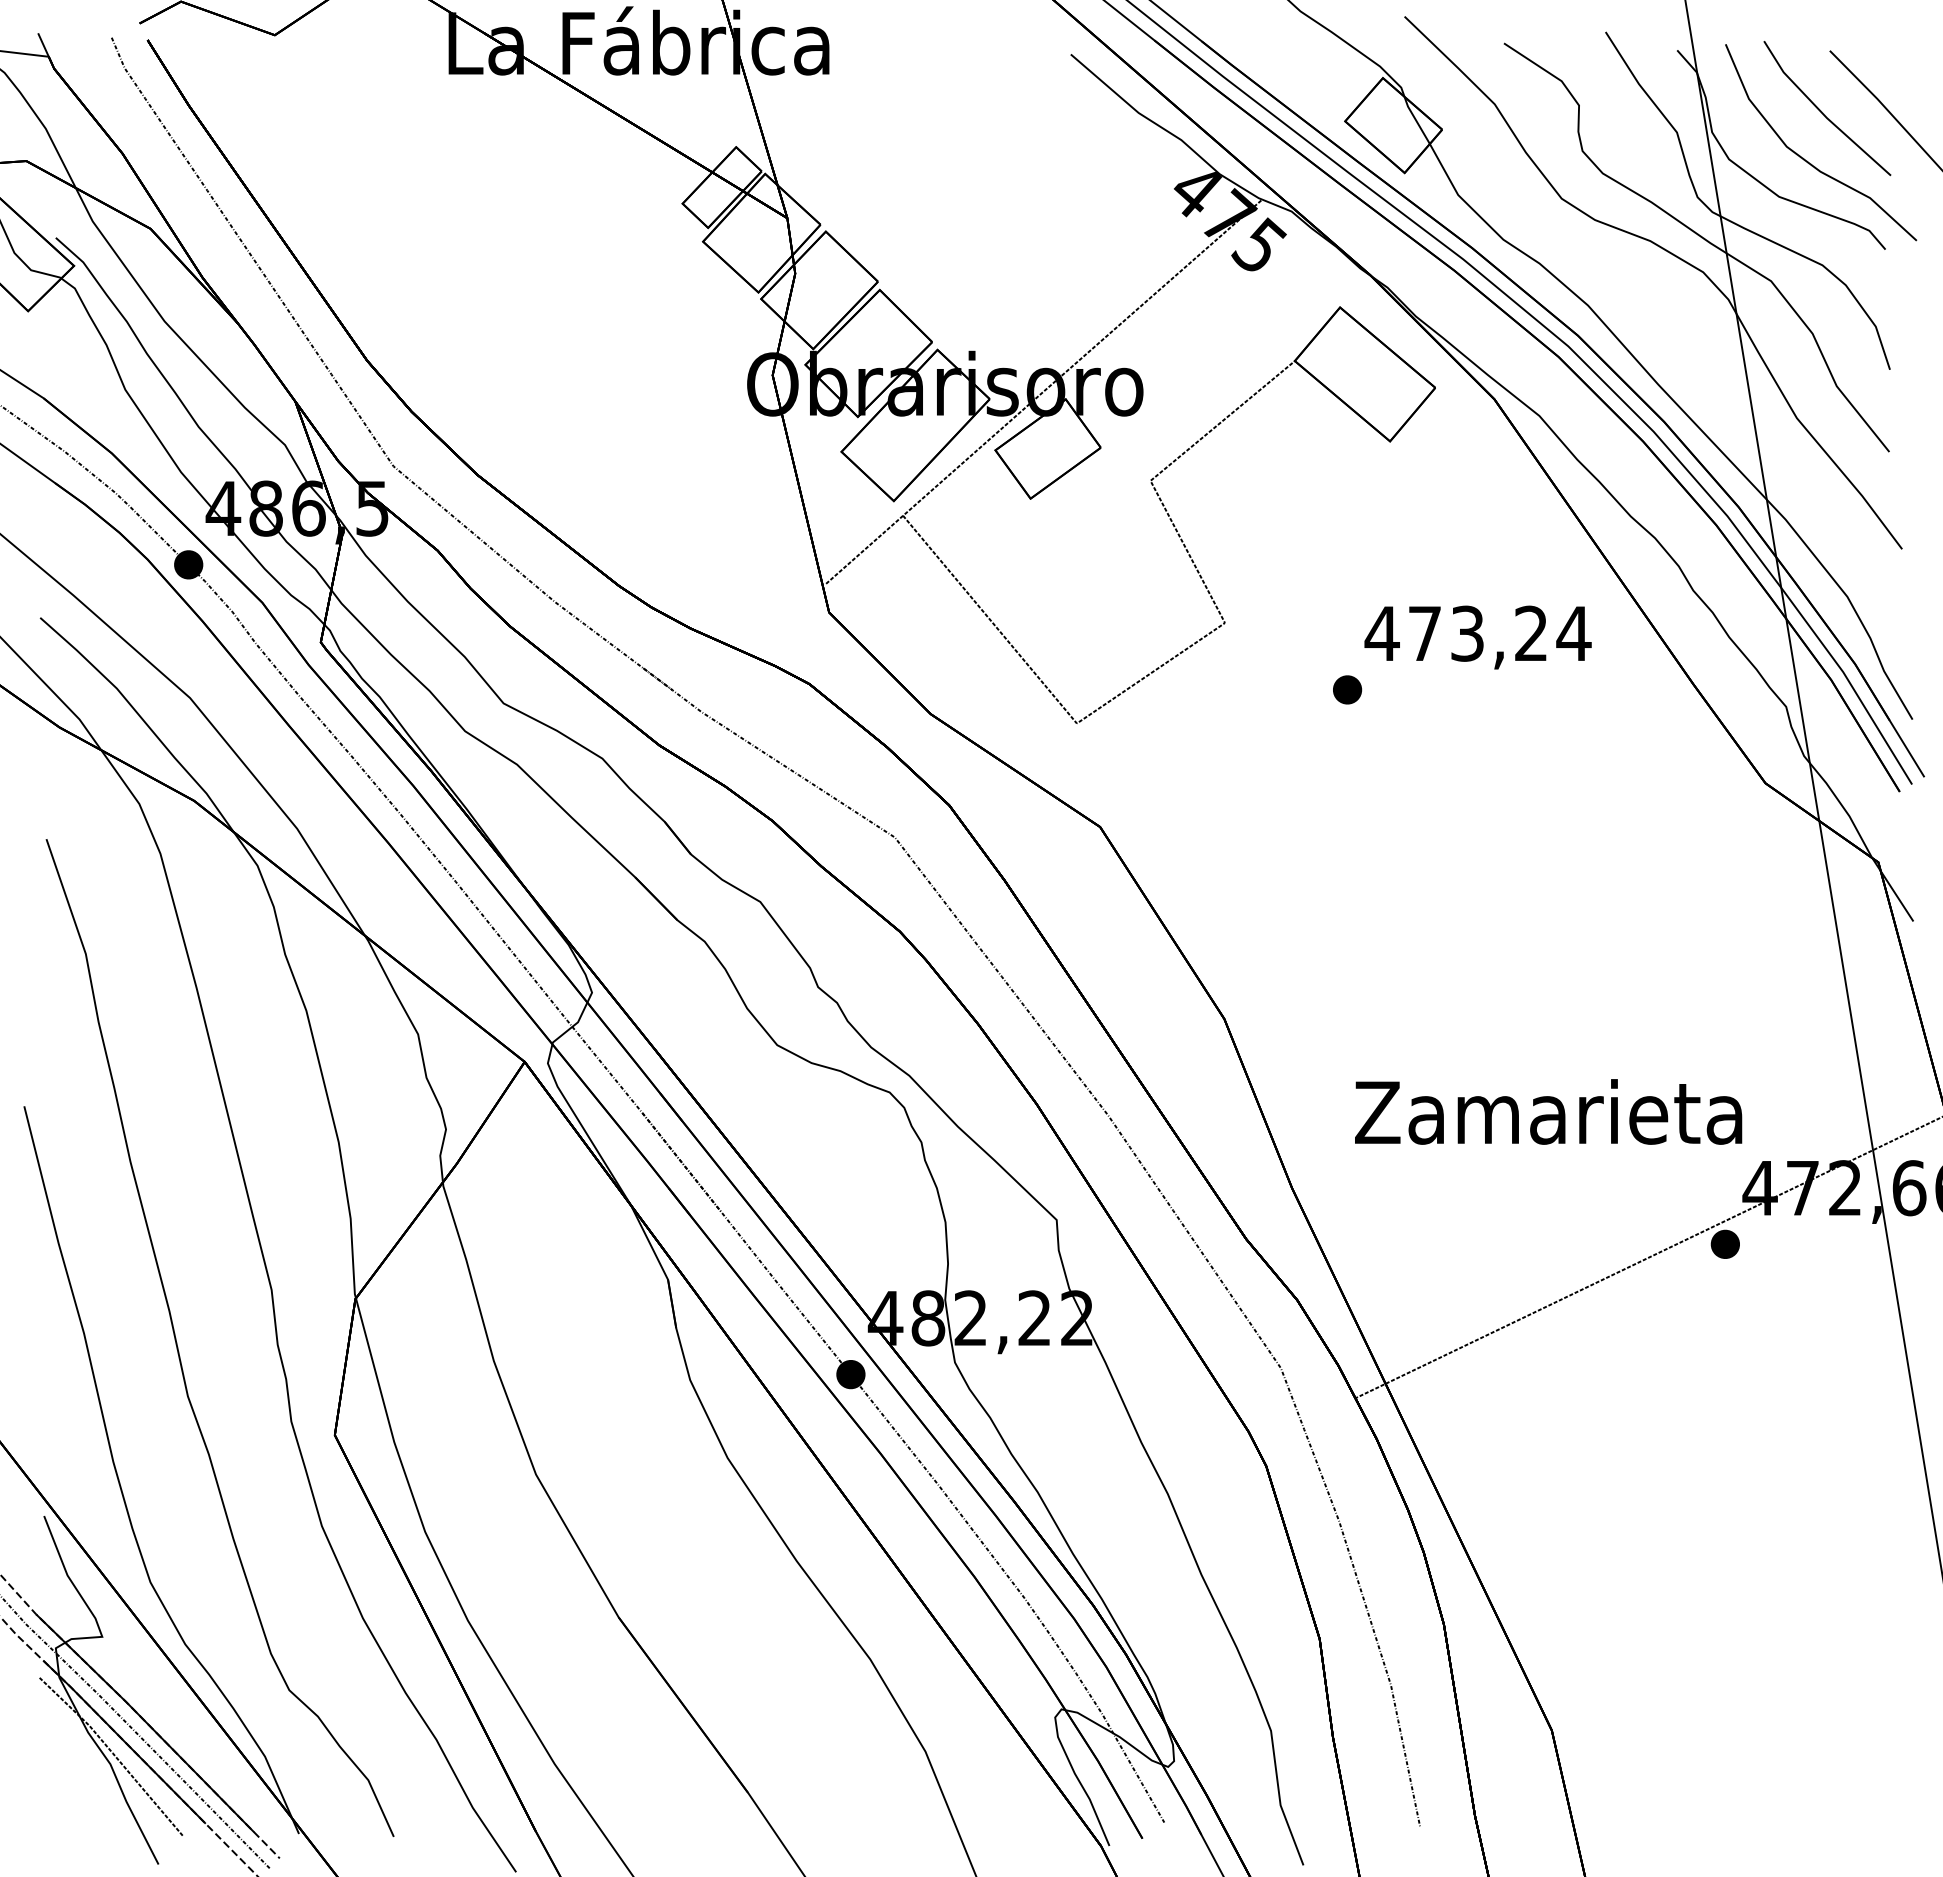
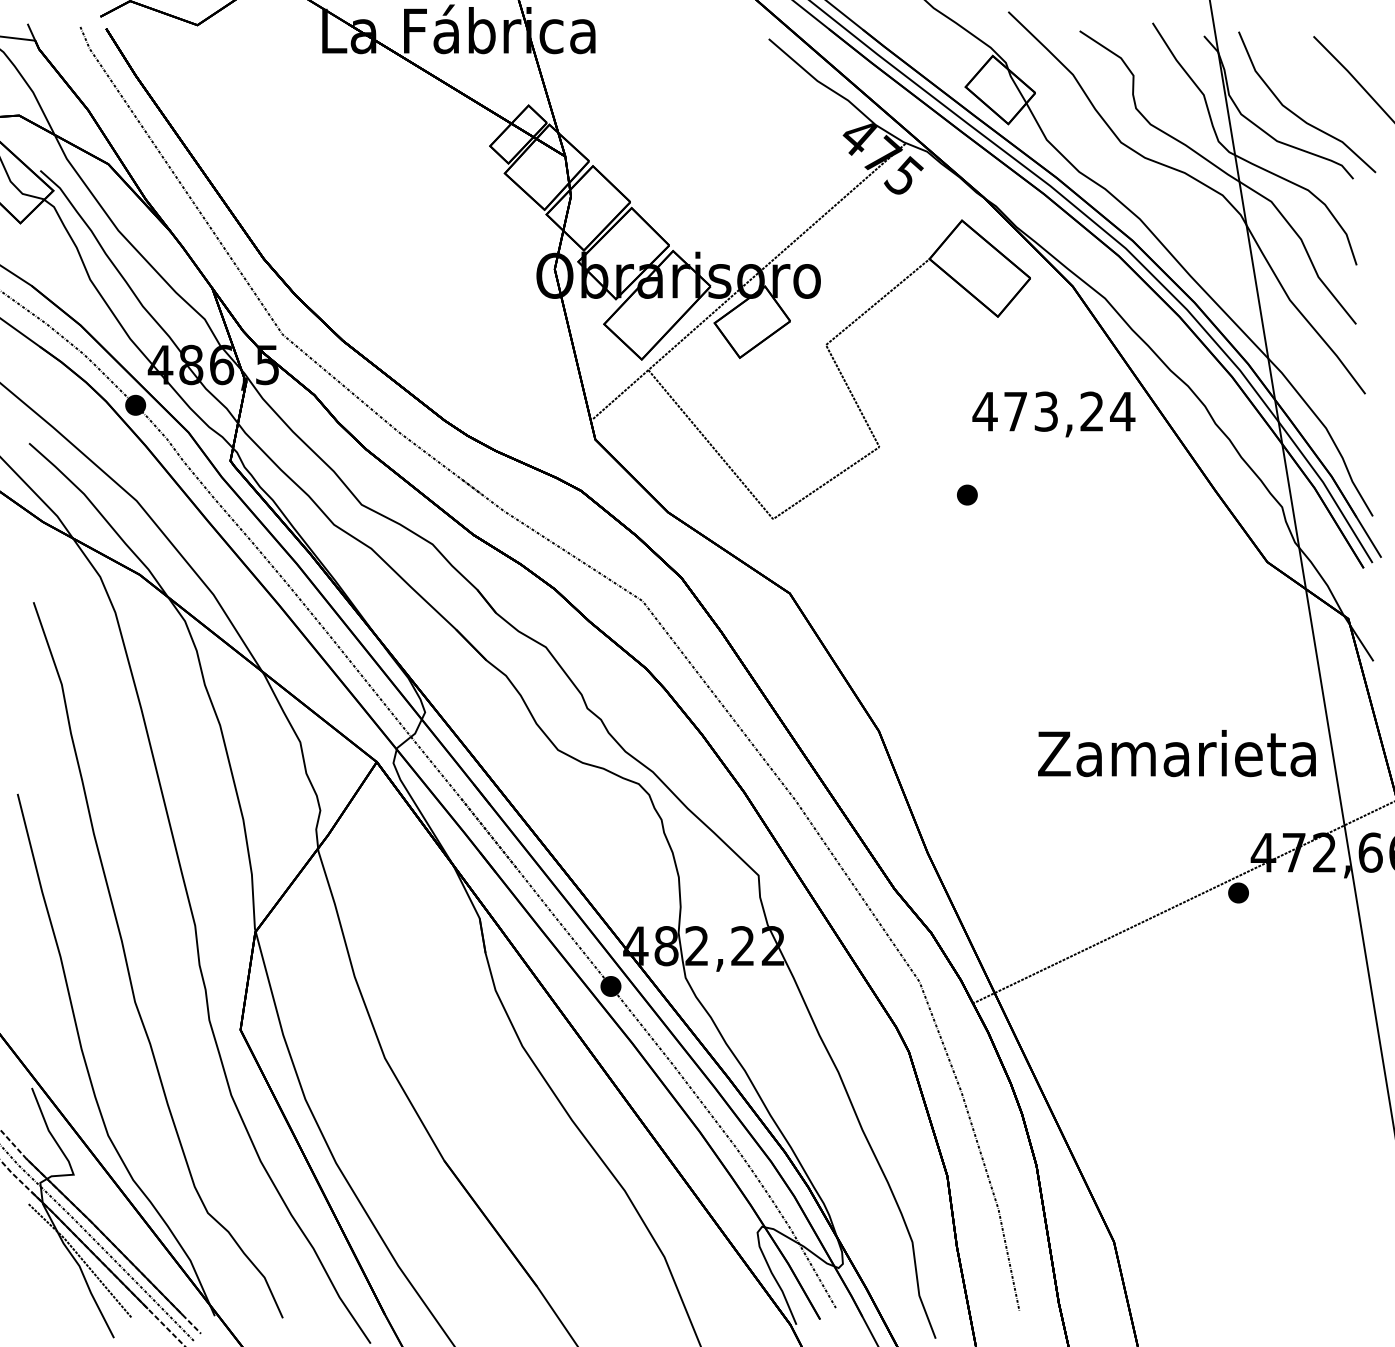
line: (1823, 112) -> (1308, 80), removed
text: (1477, 637) -> (1053, 414), moved
text: (1548, 1111) -> (1176, 753), moved

